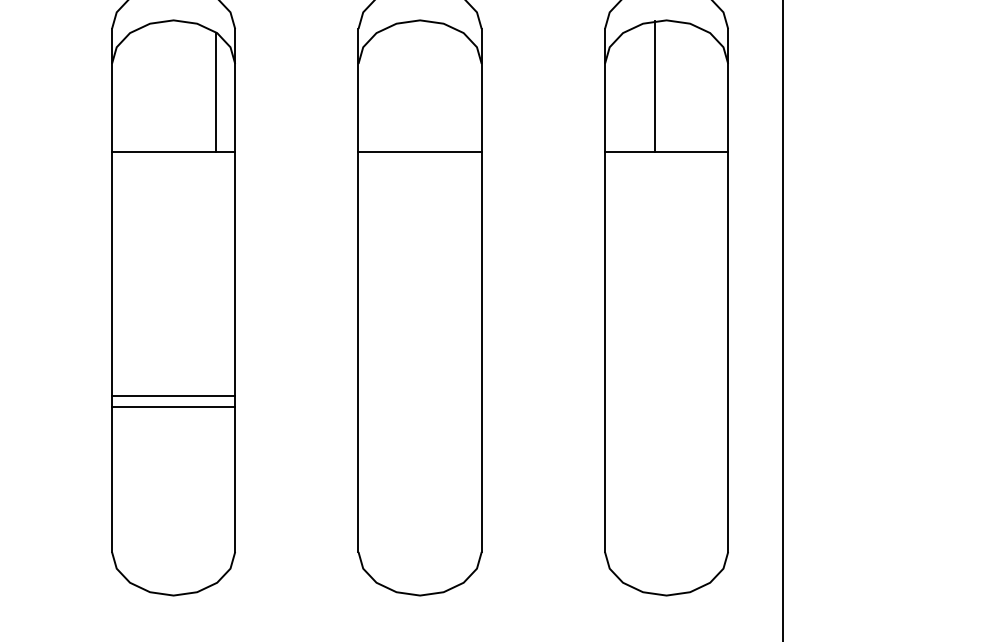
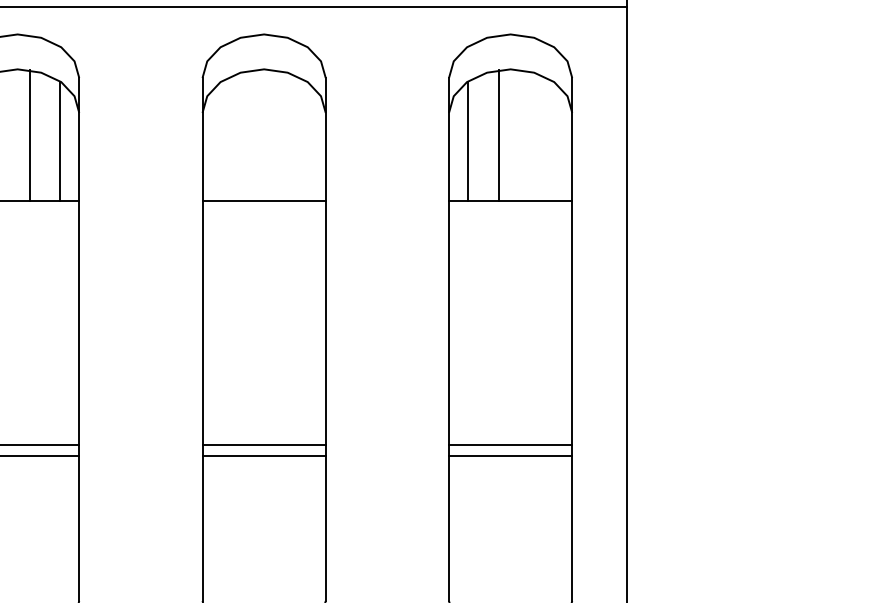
line: (185, 86) -> (29, 135), added
line: (623, 91) -> (467, 140), added
line: (419, 396) -> (263, 445), added
line: (666, 396) -> (510, 445), added
line: (419, 406) -> (263, 455), added
line: (666, 406) -> (510, 455), added

